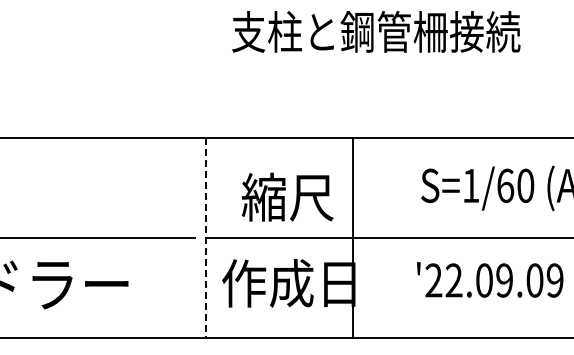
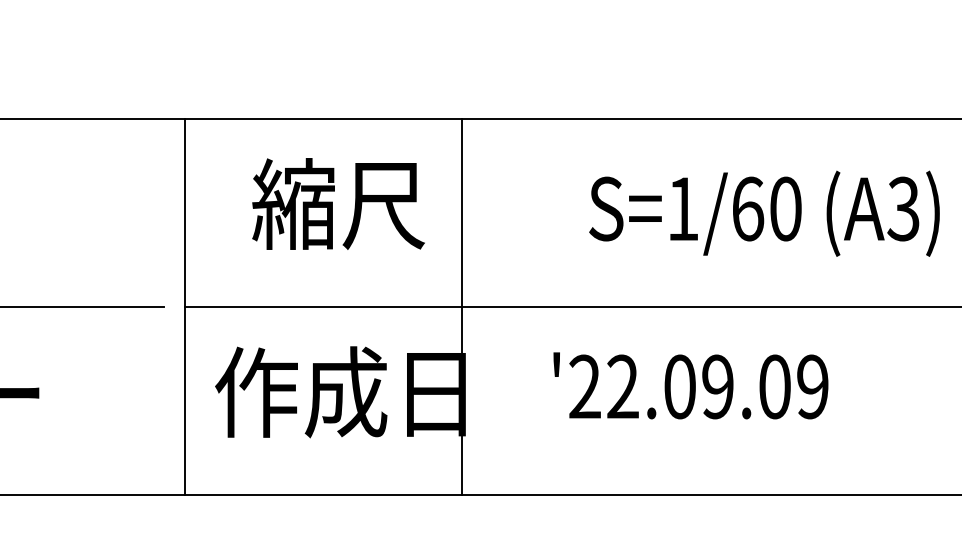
text: (287, 196) -> (338, 202), moved
line: (206, 238) -> (185, 307), dashed -> solid
text: (490, 279) -> (691, 384), moved

